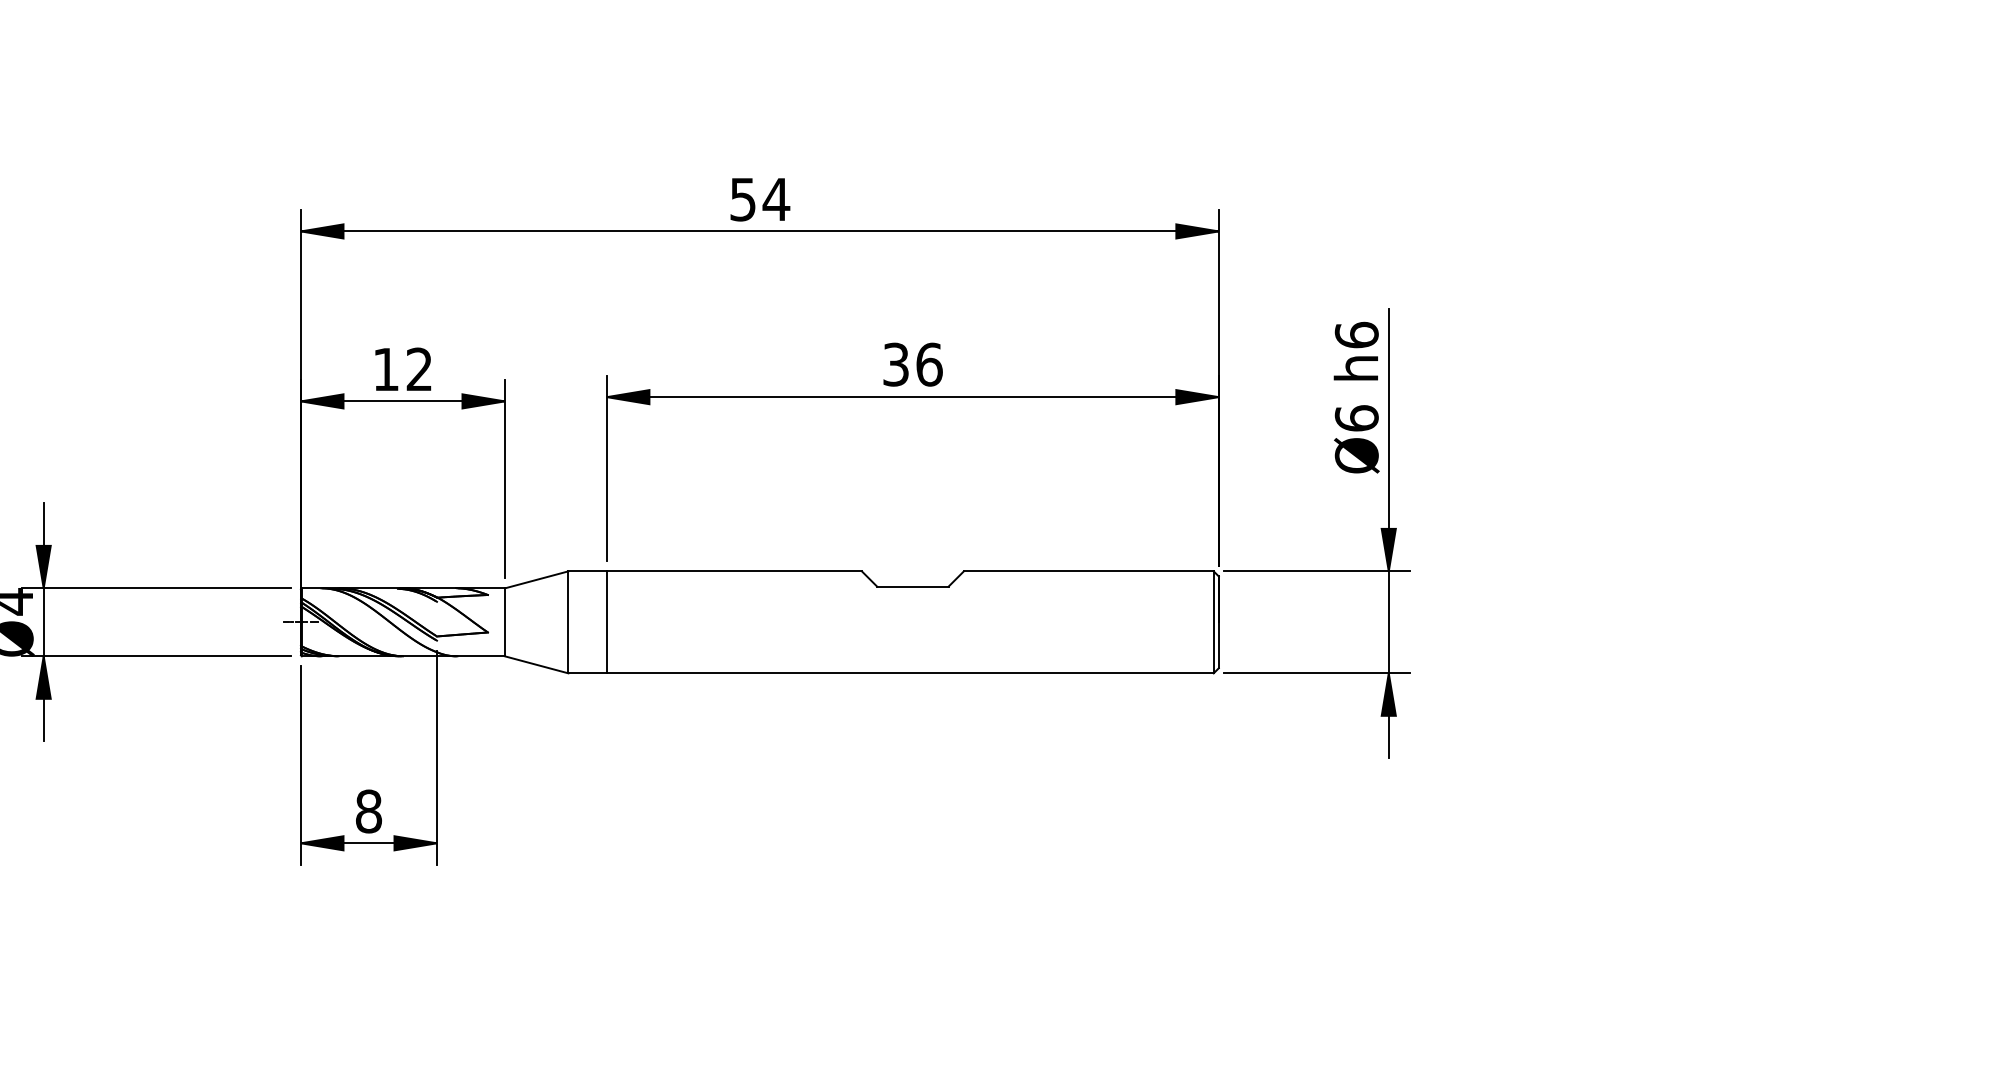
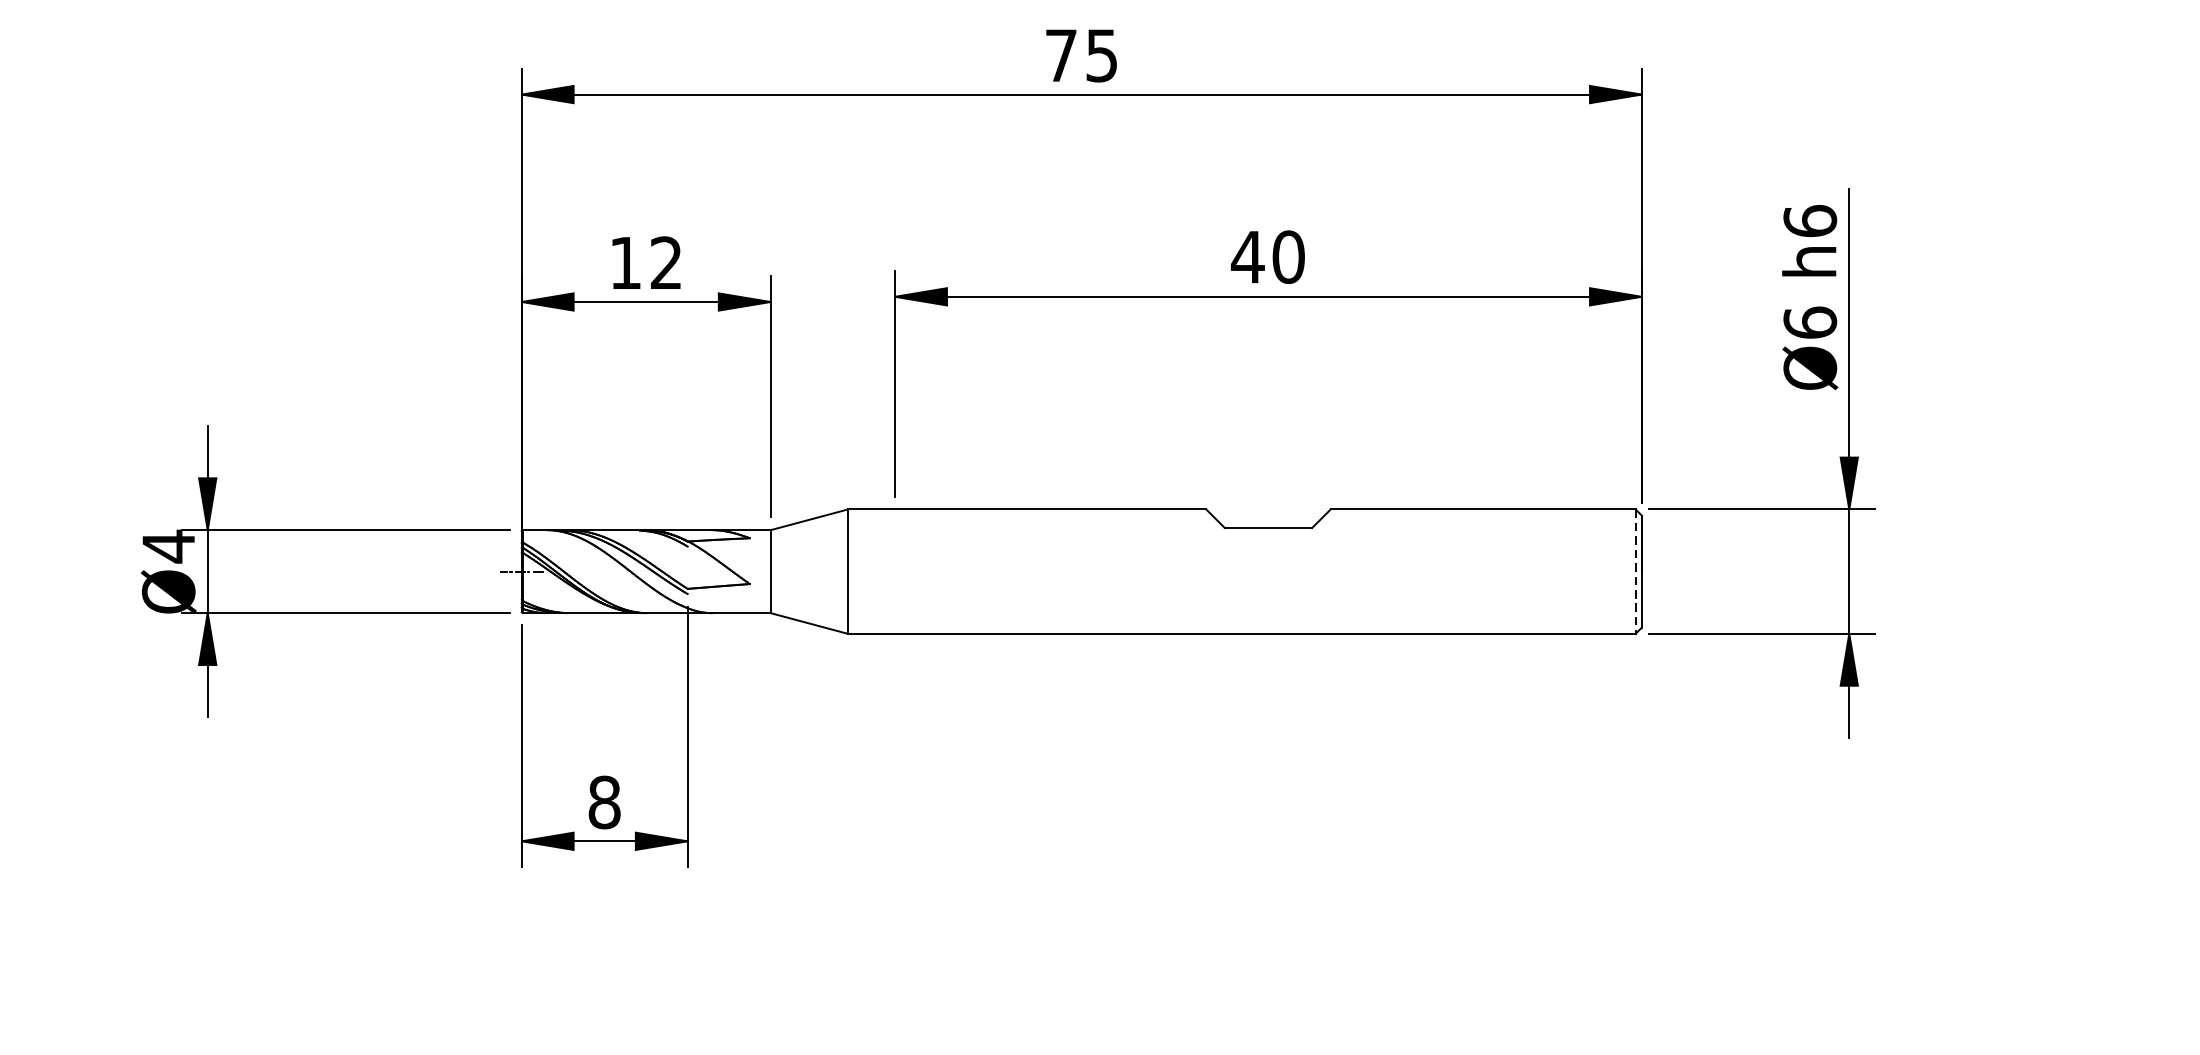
text: (760, 199) -> (1082, 55), 54 -> 75
text: (912, 364) -> (1268, 256), 36 -> 40
line: (606, 622) -> (894, 571), removed
line: (1213, 622) -> (1635, 571), solid -> dashed

